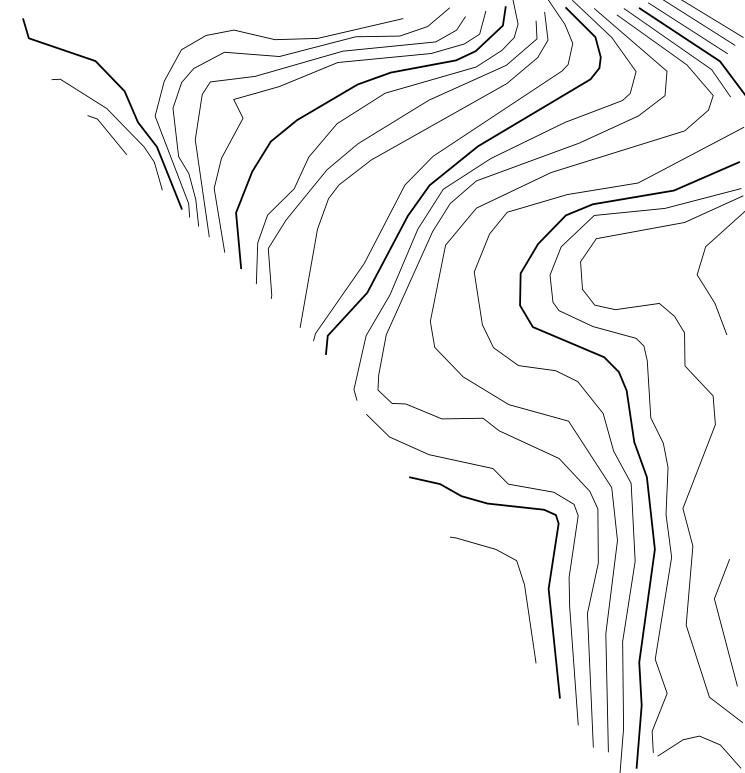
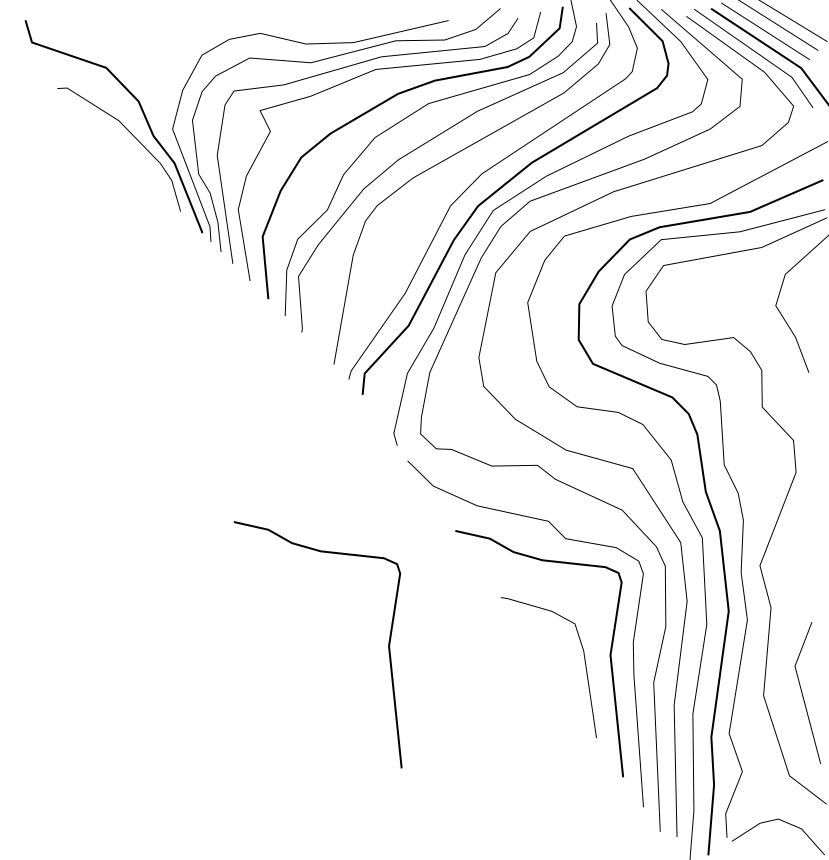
line: (107, 132) -> (119, 147), removed
curve: (348, 580) -> (387, 645), added

